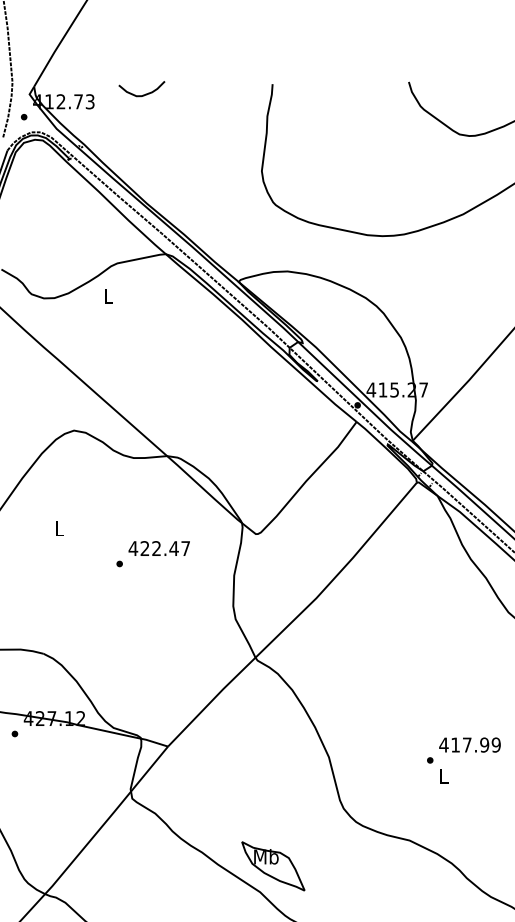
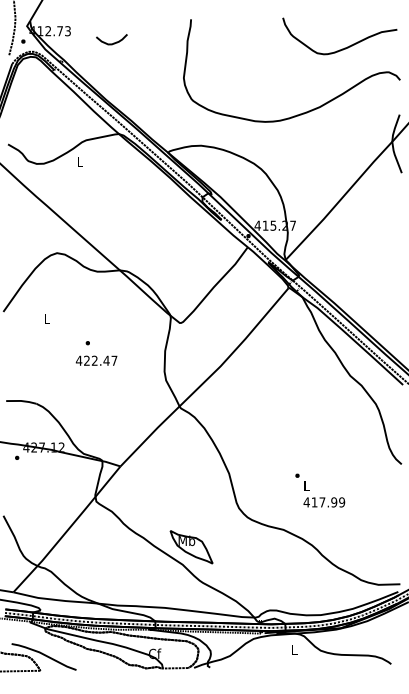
curve: (144, 93) -> (113, 42), moved
text: (159, 548) -> (96, 360), moved
text: (470, 745) -> (324, 502), moved

